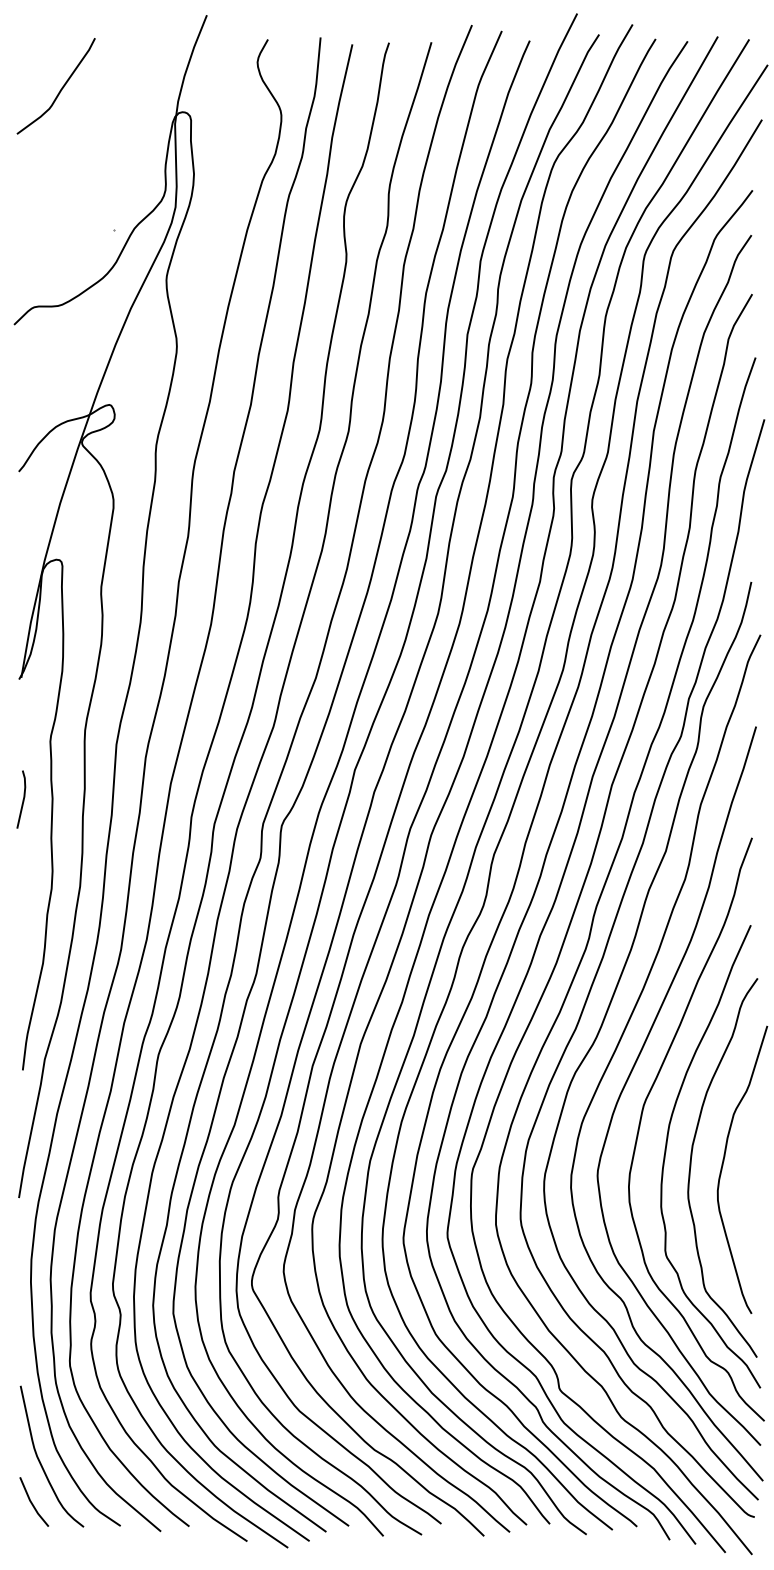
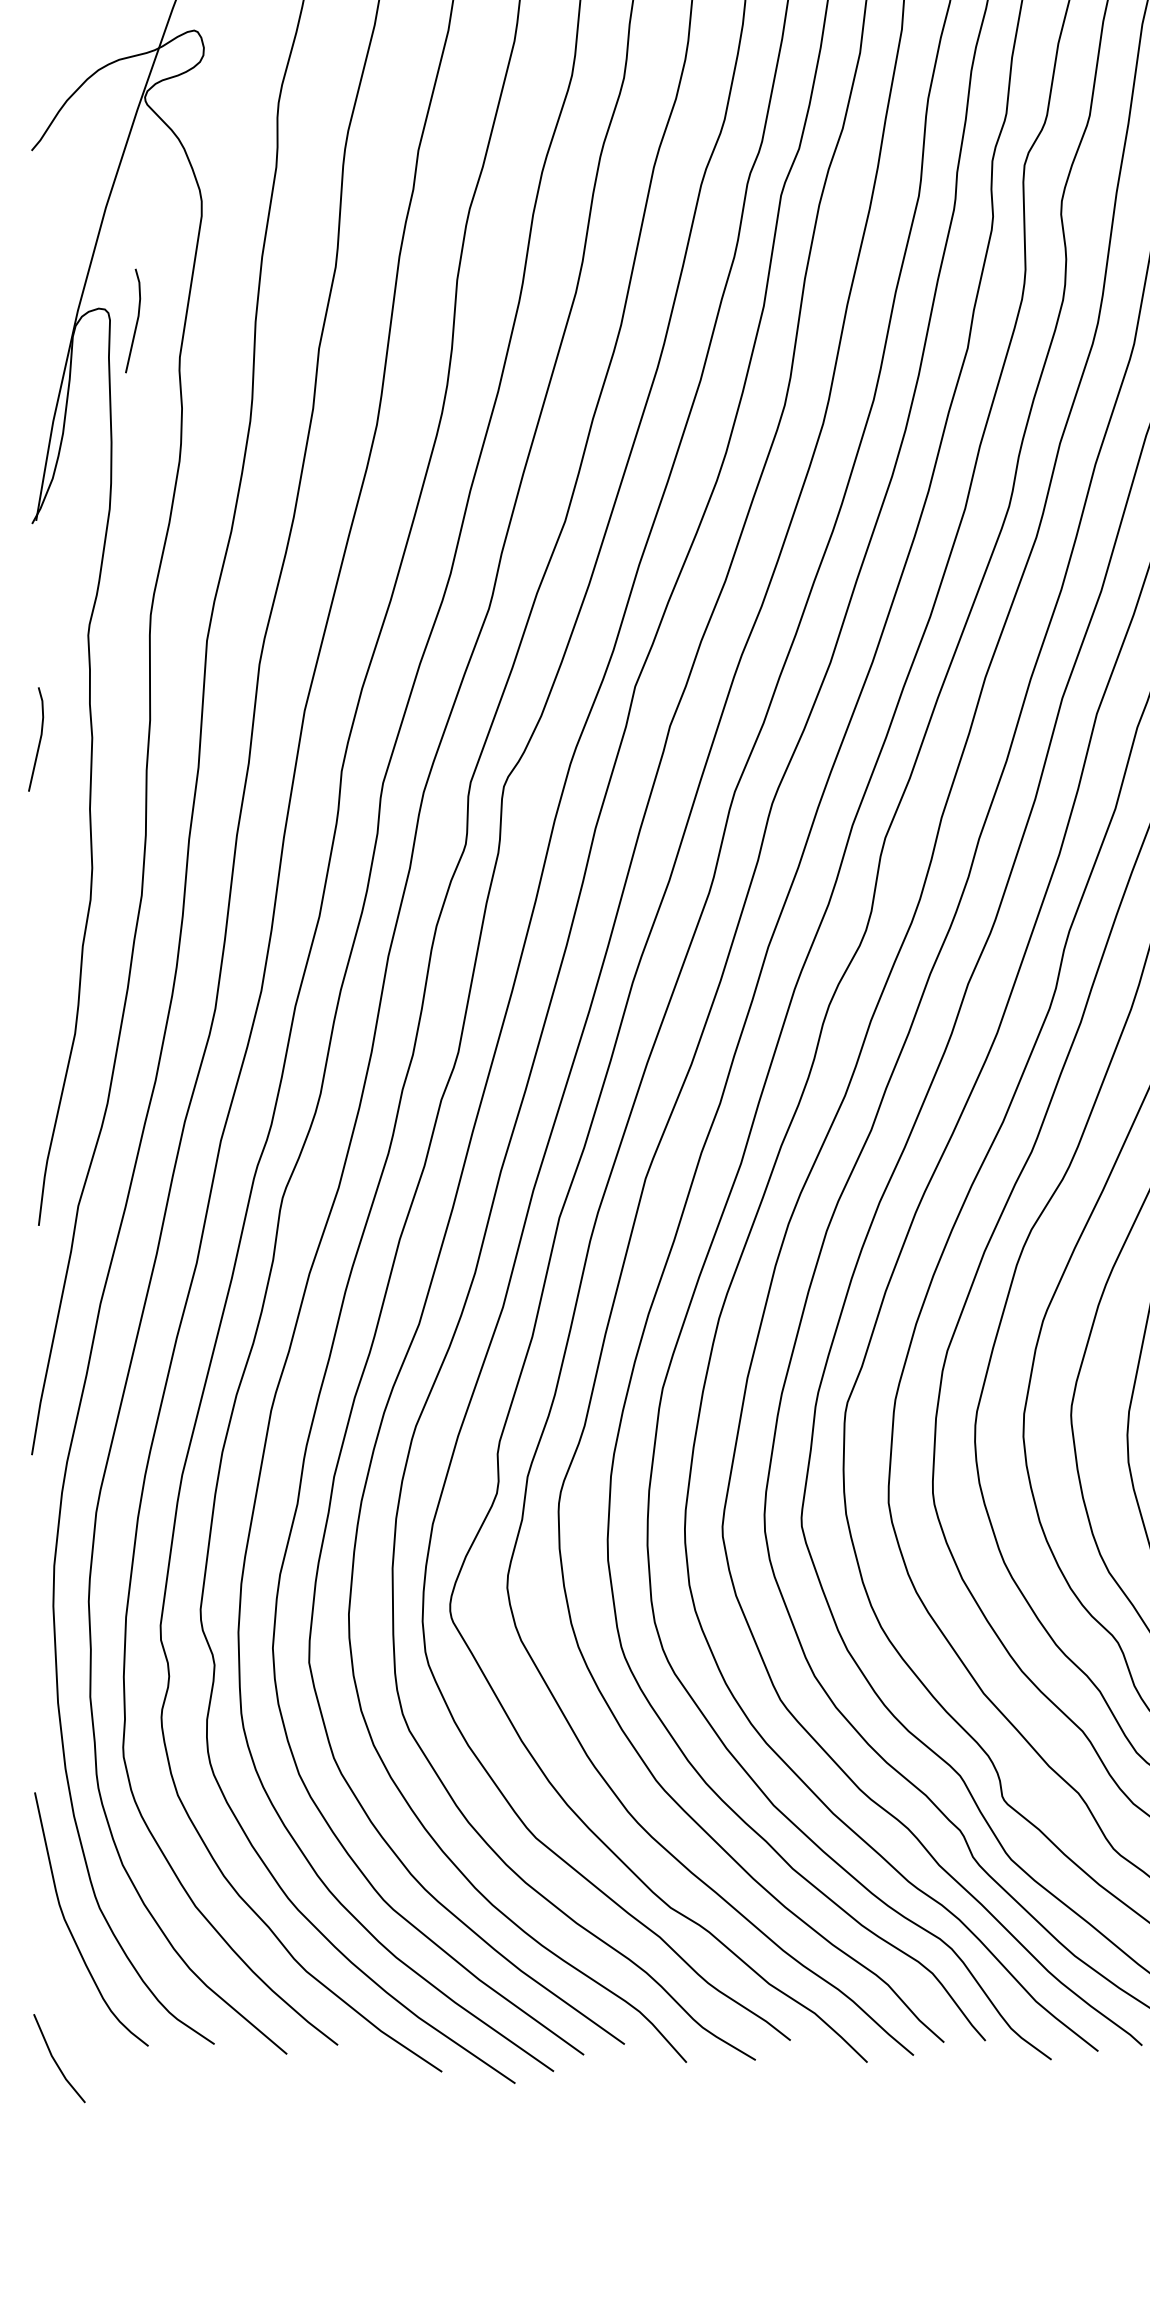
line: (76, 566) -> (135, 320), added
line: (32, 1502) -> (56, 2059), moved

